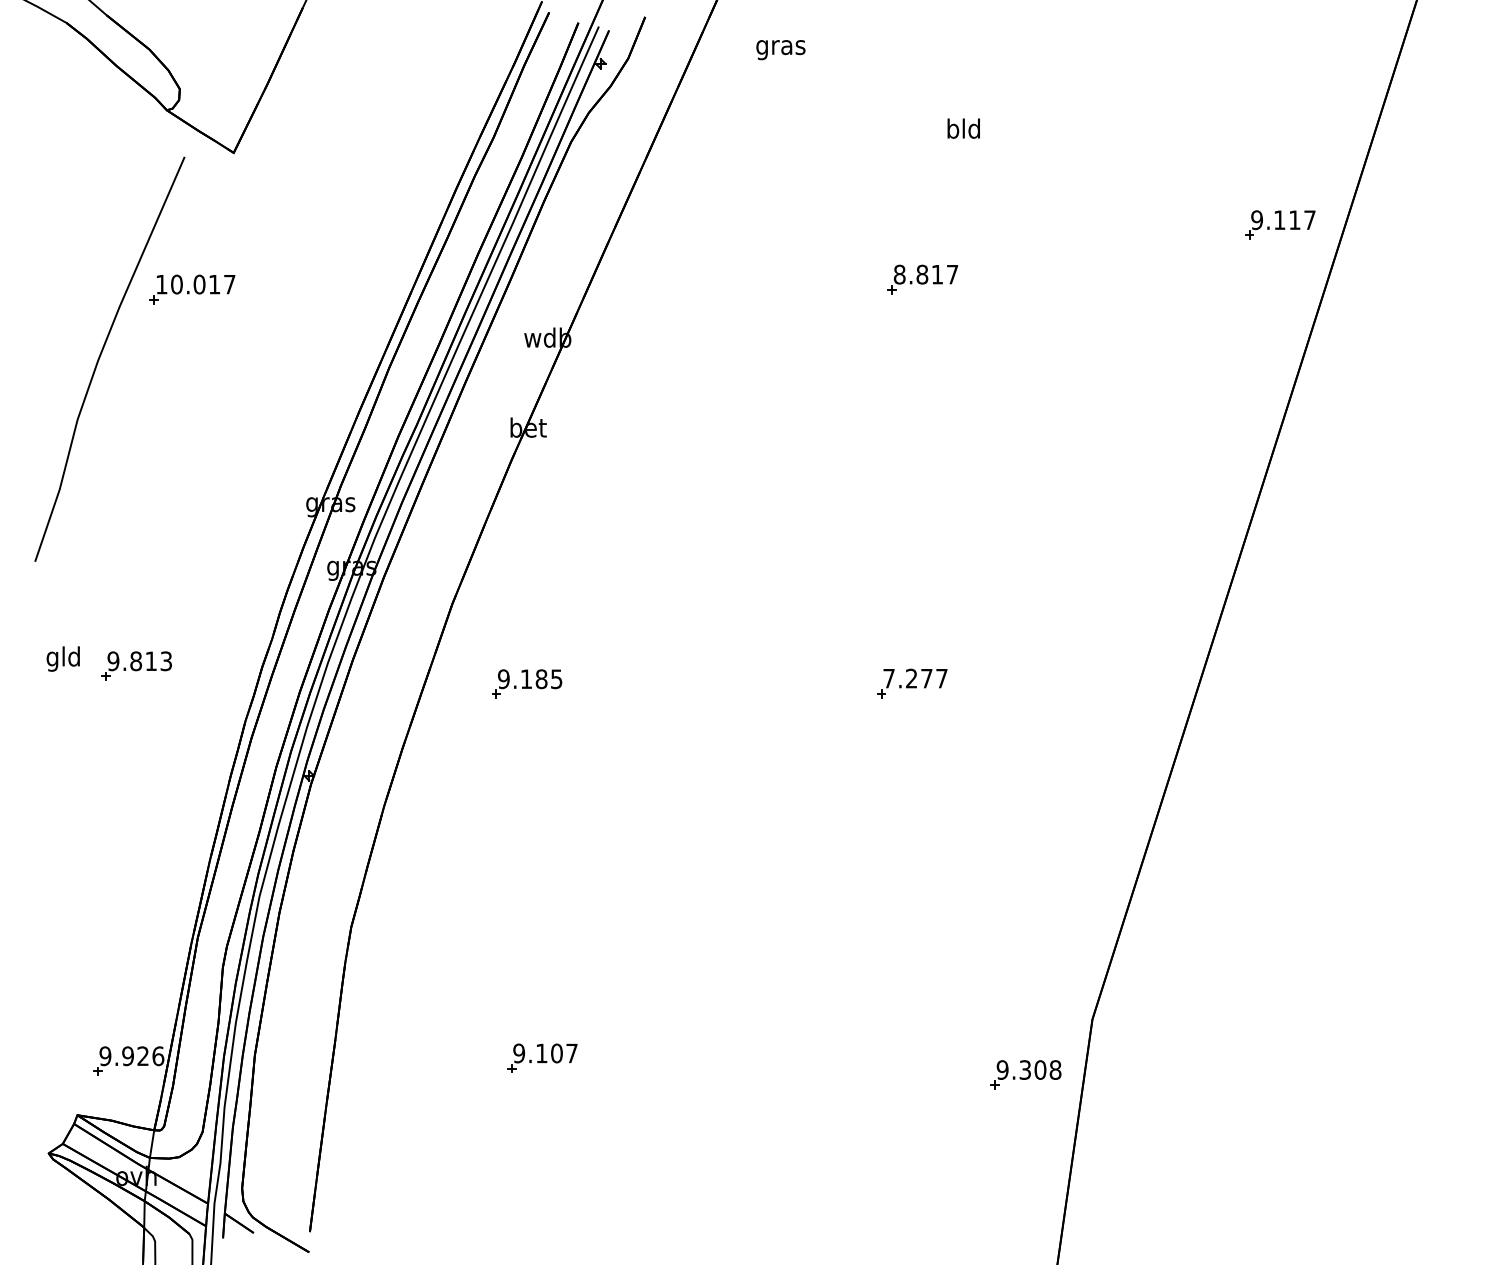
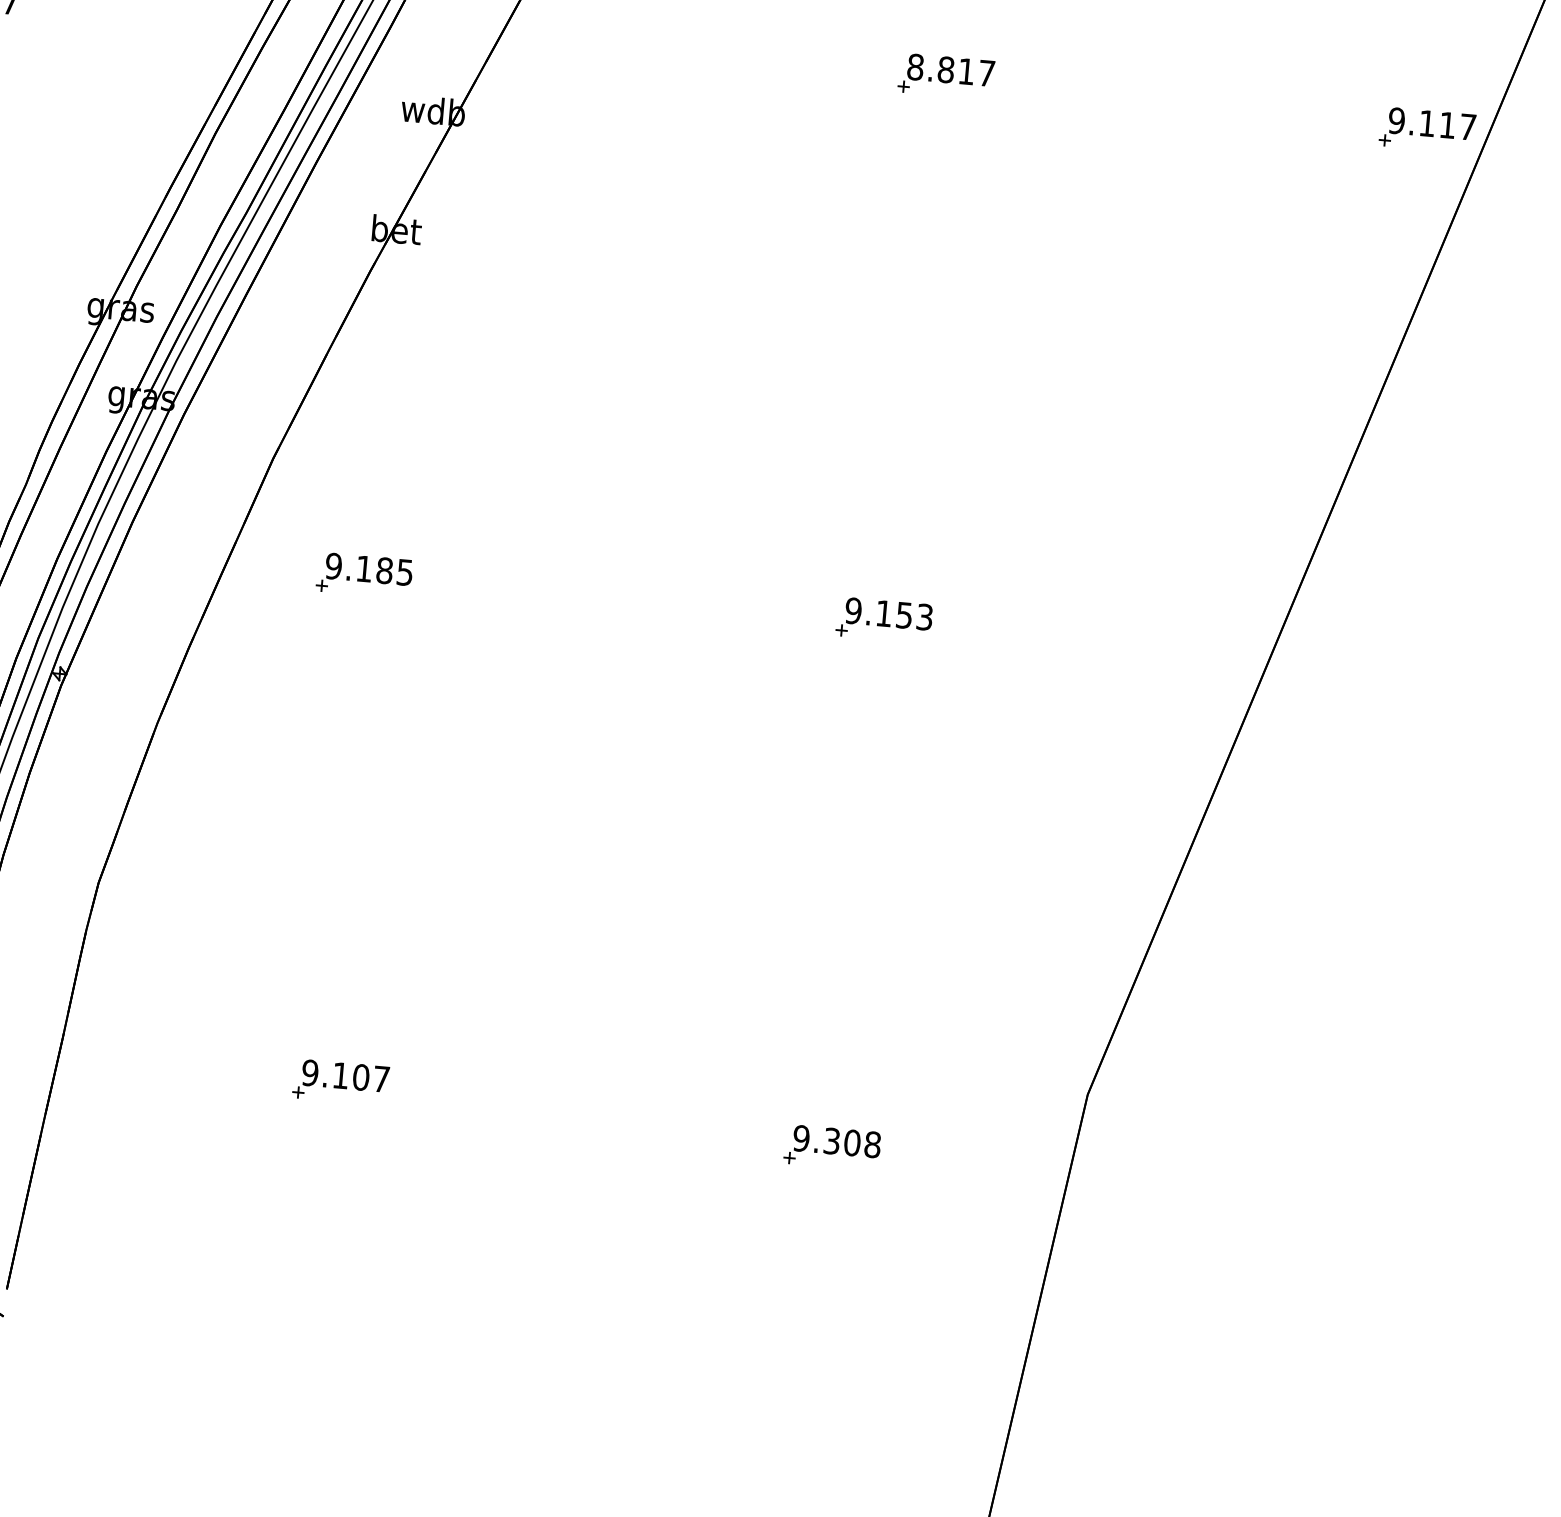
part: (1280, 224) -> (1427, 129), moved
text: (915, 678) -> (889, 613), 7.277 -> 9.153
part: (1025, 1074) -> (831, 1147), moved

